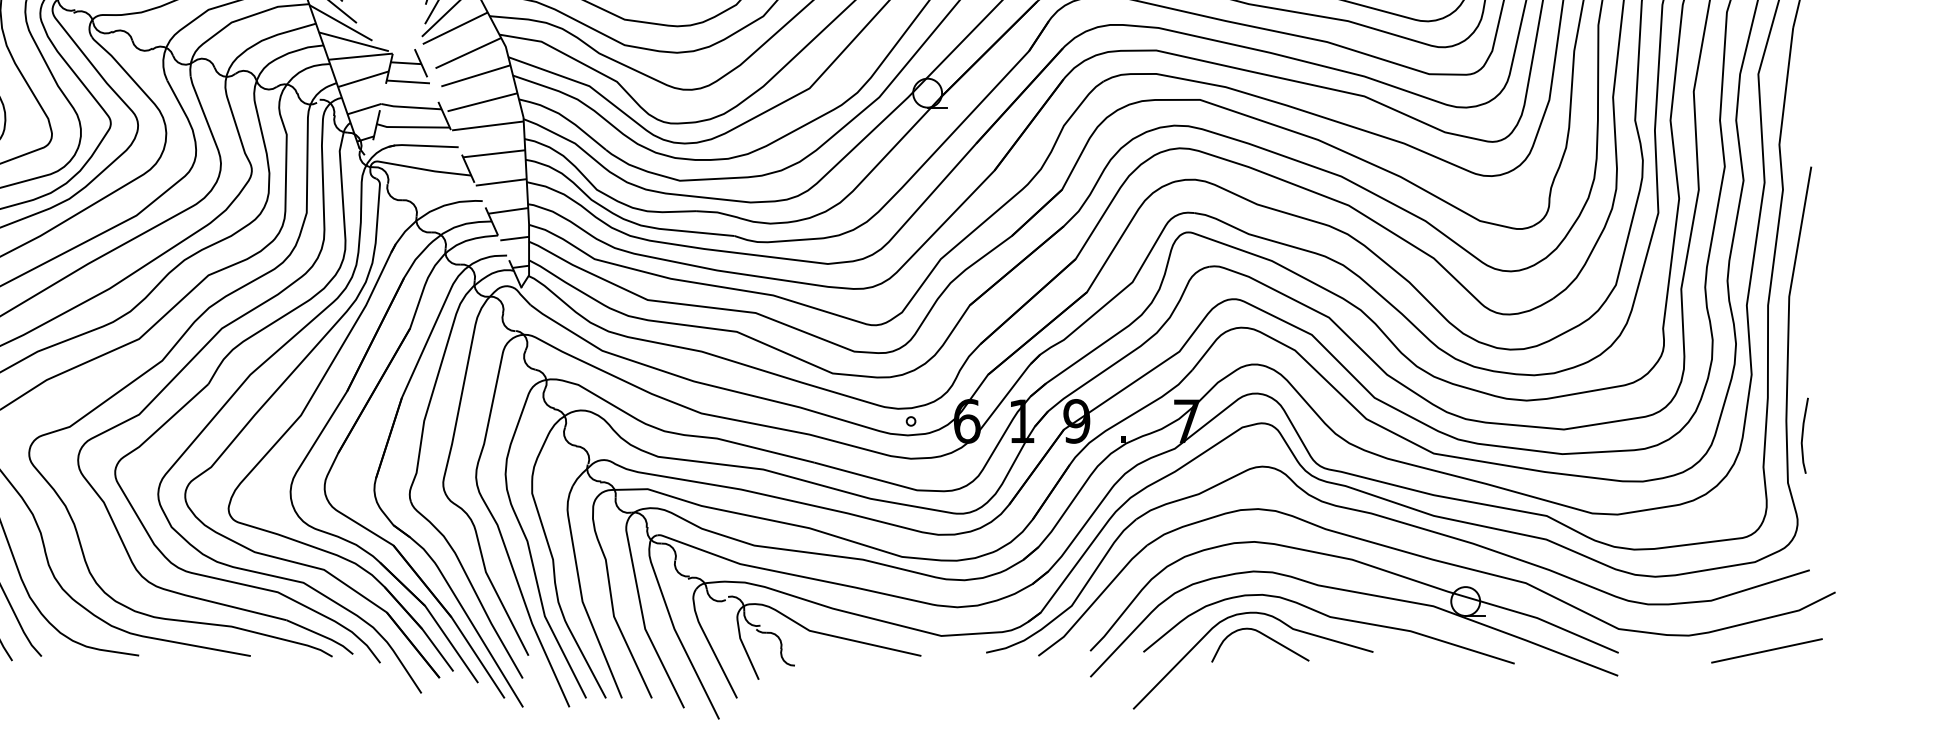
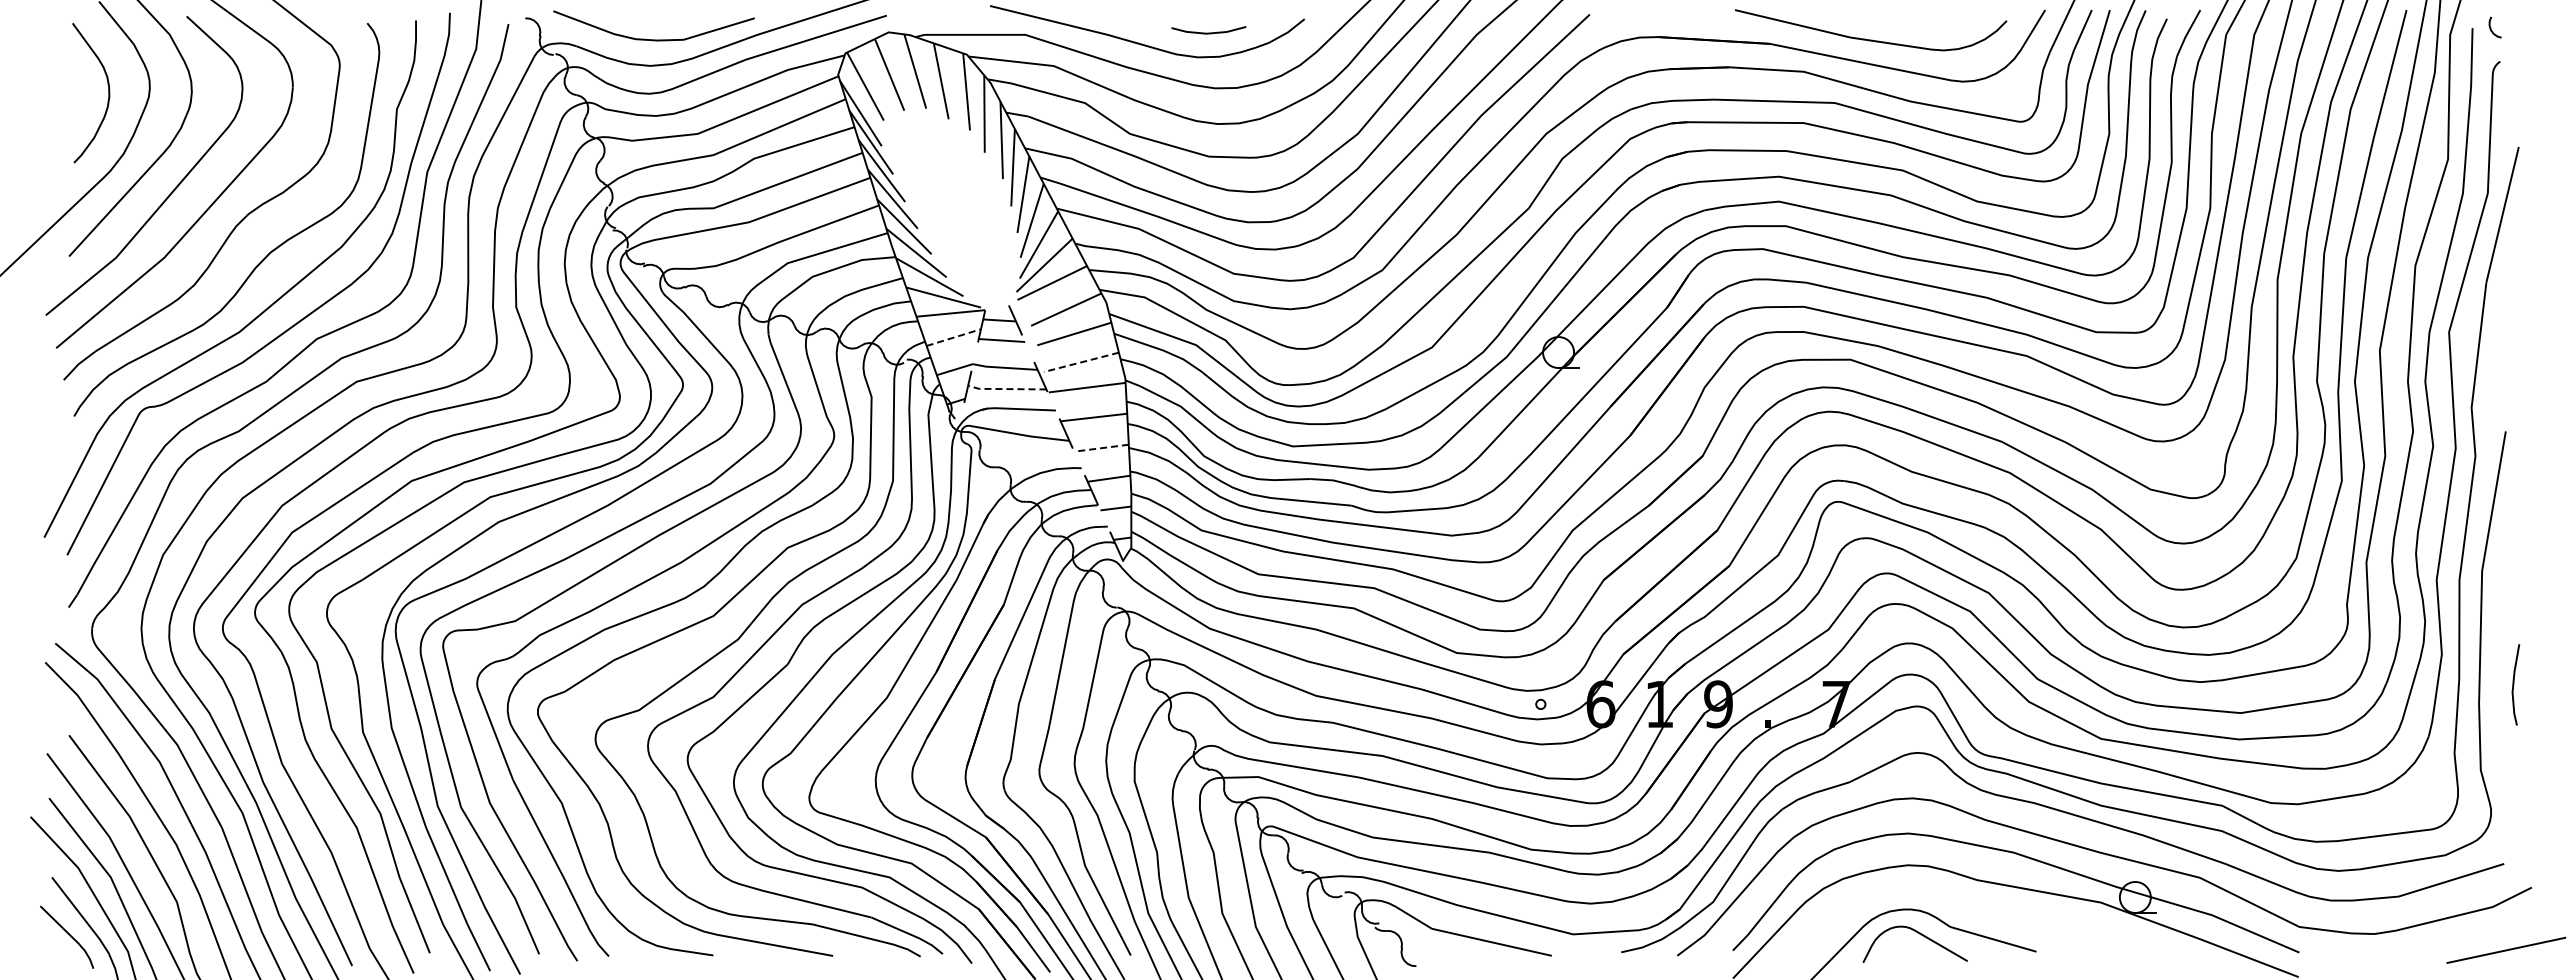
line: (364, 79) -> (954, 337), solid -> dashed
line: (482, 102) -> (1081, 362), solid -> dashed
line: (411, 127) -> (1005, 389), solid -> dashed
line: (501, 182) -> (1101, 448), solid -> dashed
line: (1803, 435) -> (2514, 684), moved
curve: (1330, 618) -> (1990, 915), removed
line: (1767, 650) -> (2506, 949), moved

